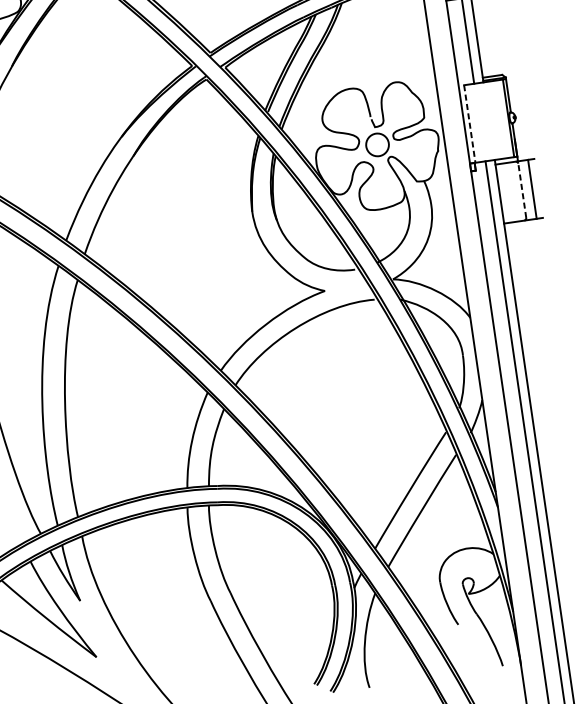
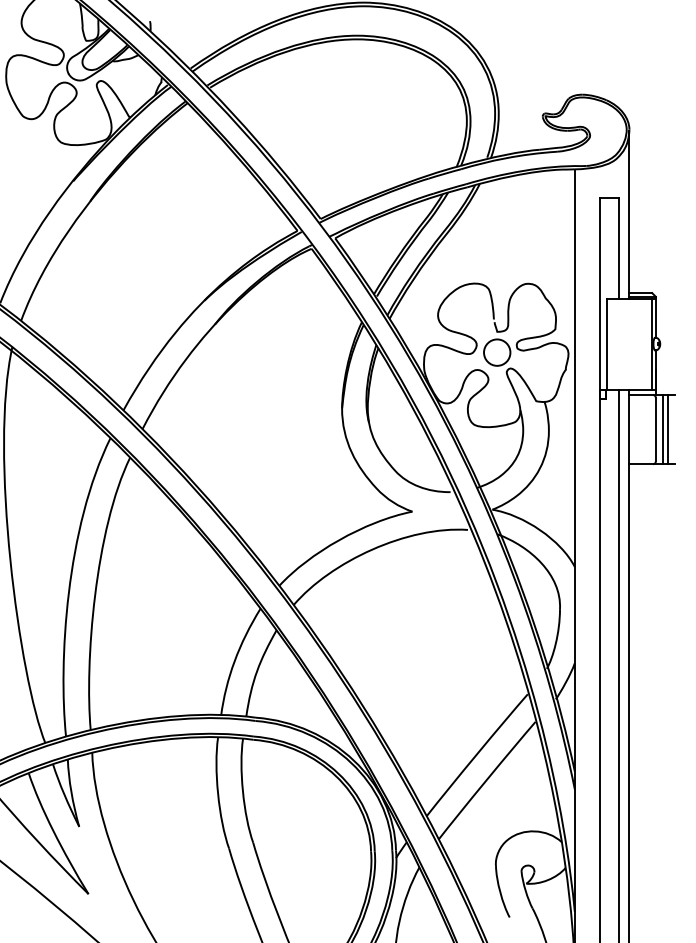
line: (469, 124) -> (606, 344), dashed -> solid
line: (528, 189) -> (663, 429), added
line: (522, 190) -> (655, 429), dashed -> solid

